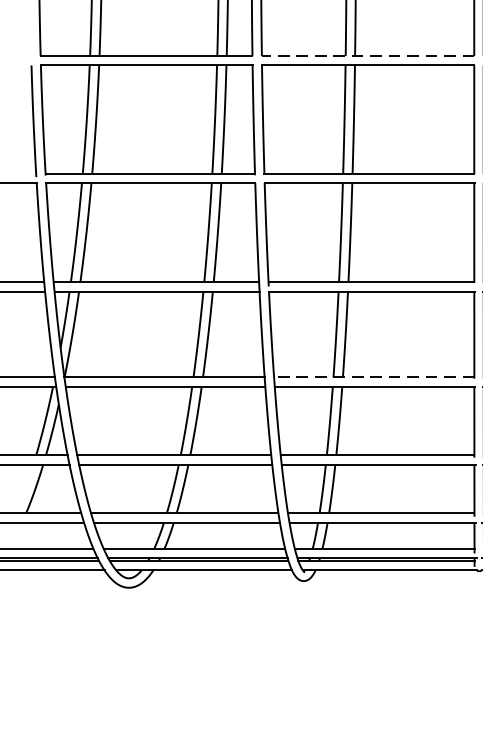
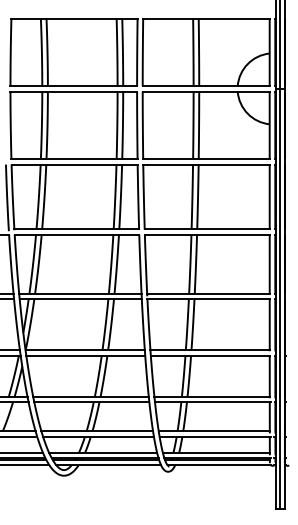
line: (366, 56) -> (205, 159), dashed -> solid
line: (374, 377) -> (210, 350), dashed -> solid

